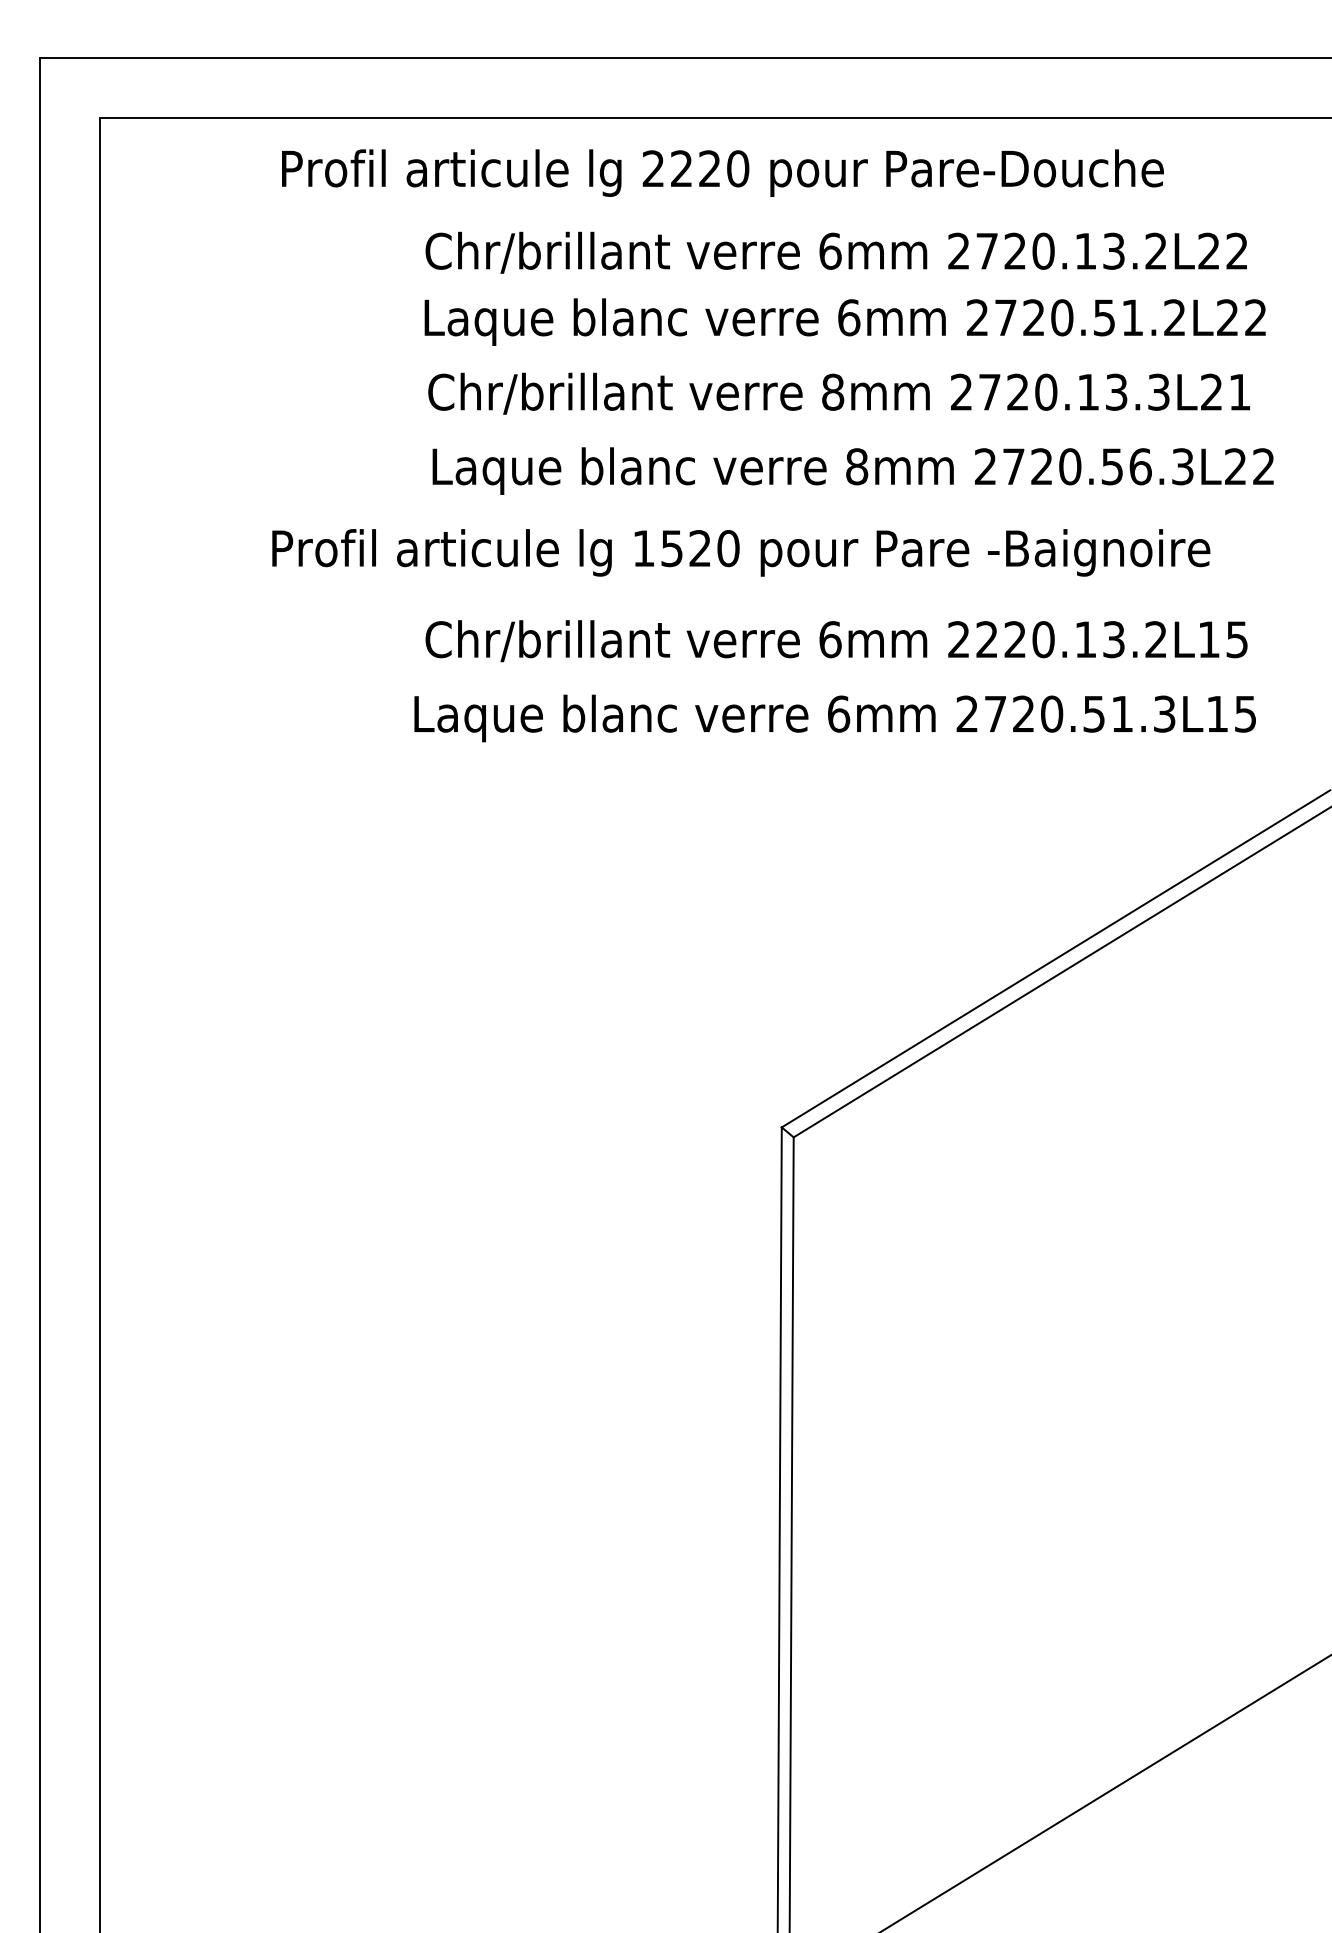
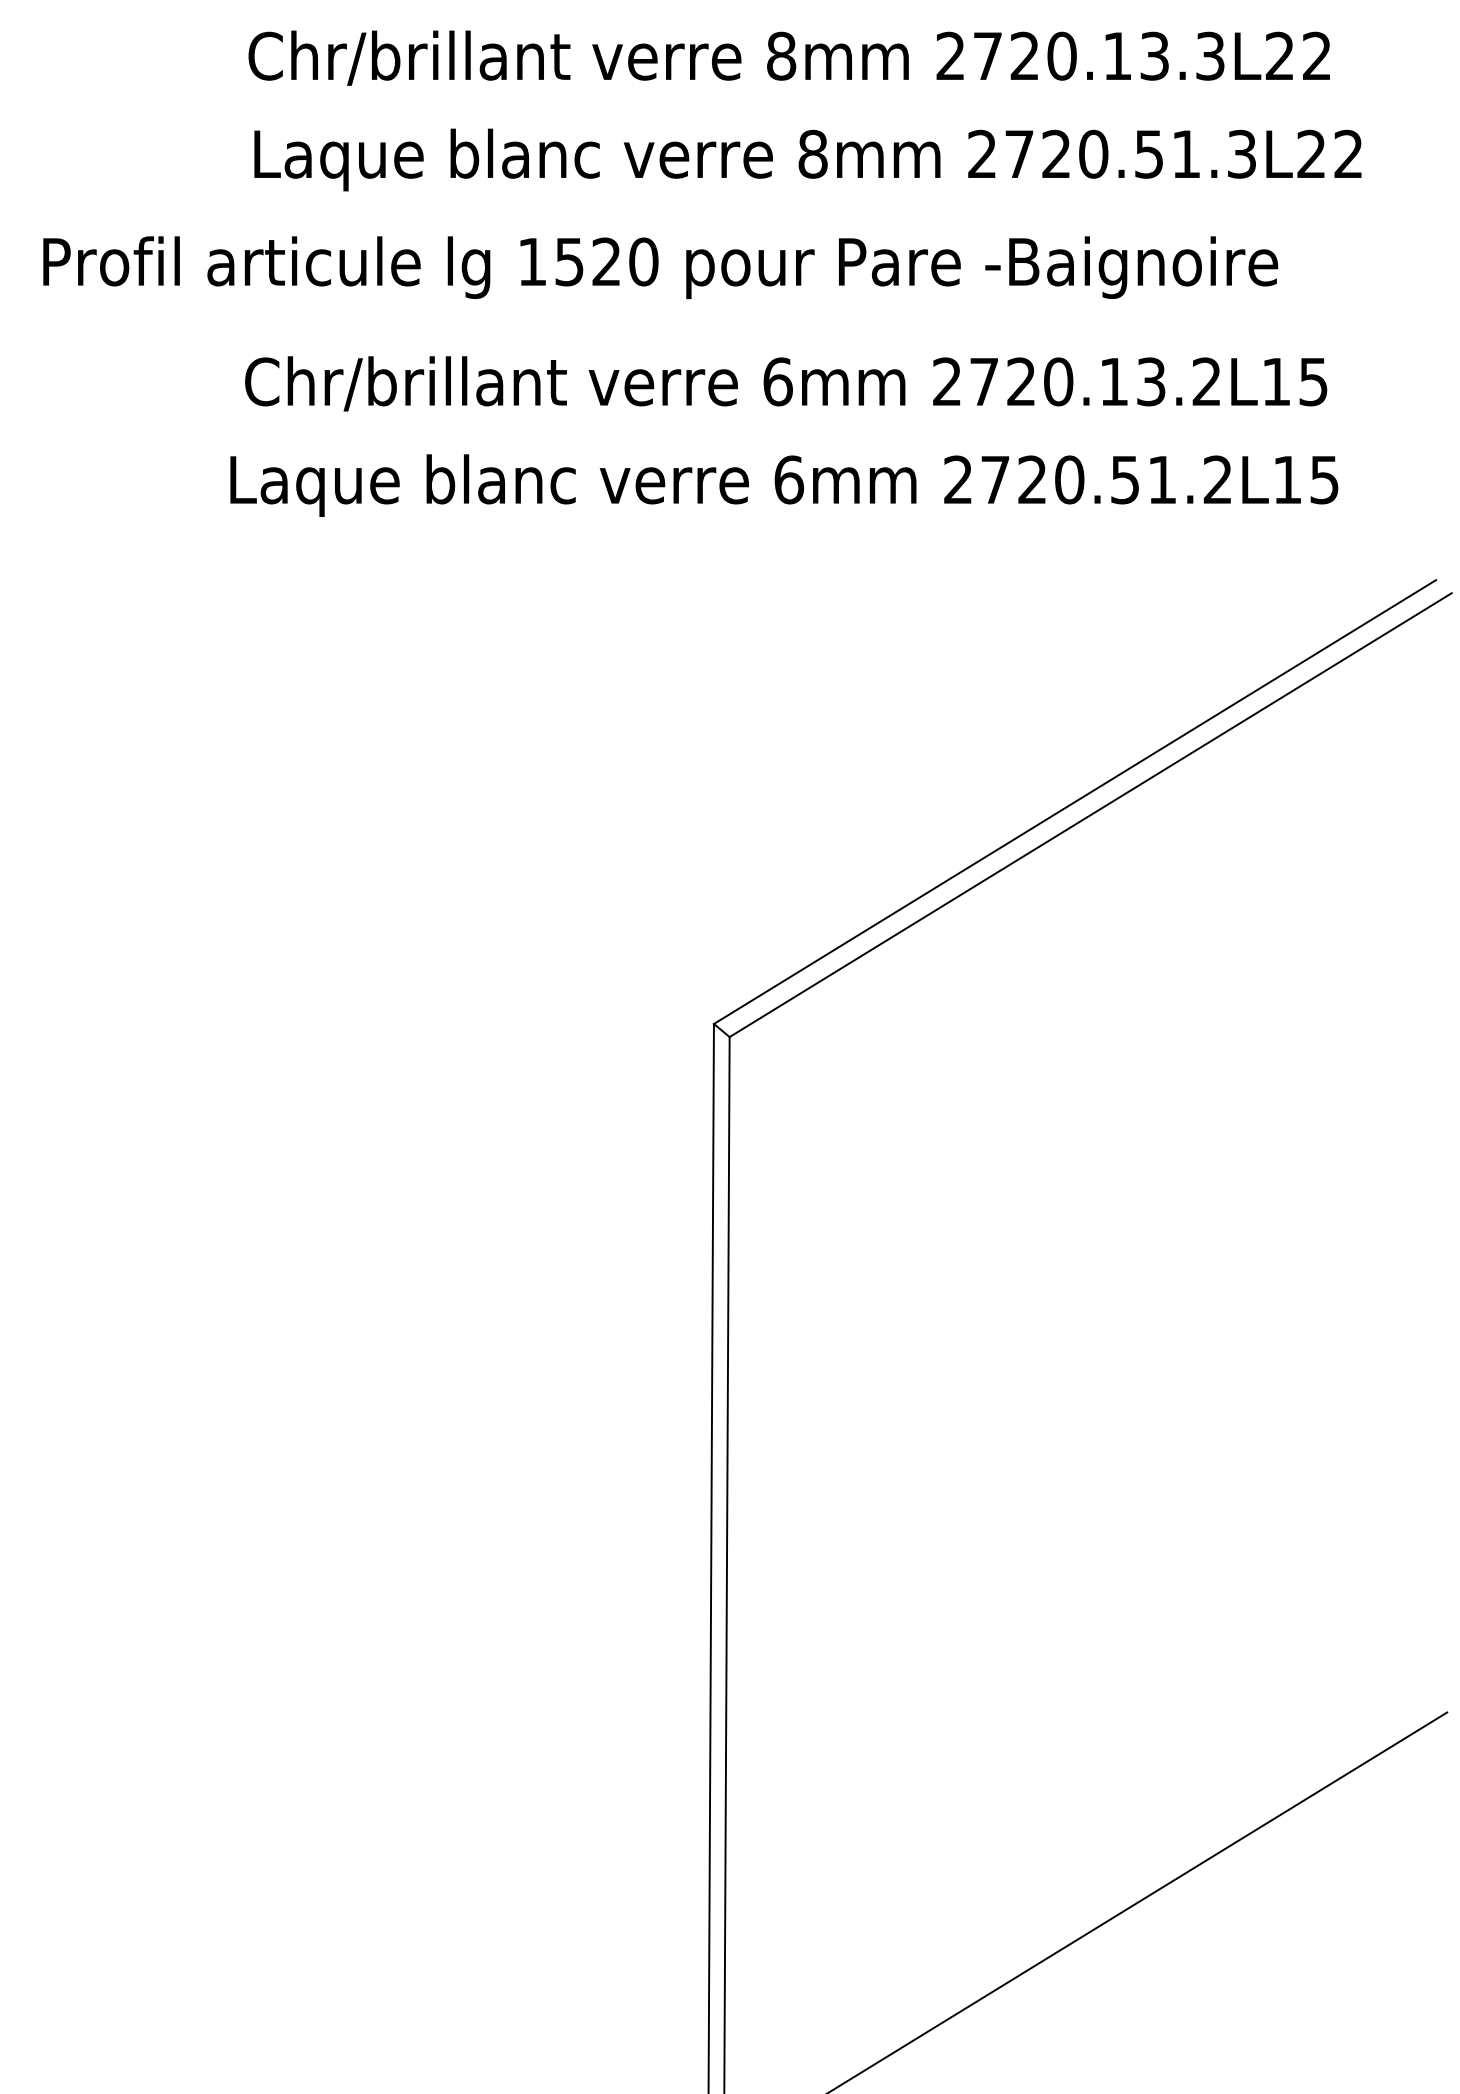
text: (1239, 391) -> (1316, 55), 2720.13.3L21 -> 2720.13.3L22
text: (1140, 466) -> (1186, 153), 2720.56.3L22 -> 2720.51.3L22
text: (986, 639) -> (983, 381), 2220.13.2L15 -> 2720.13.2L15
text: (1164, 713) -> (1217, 479), 2720.51.3L15 -> 2720.51.2L15

